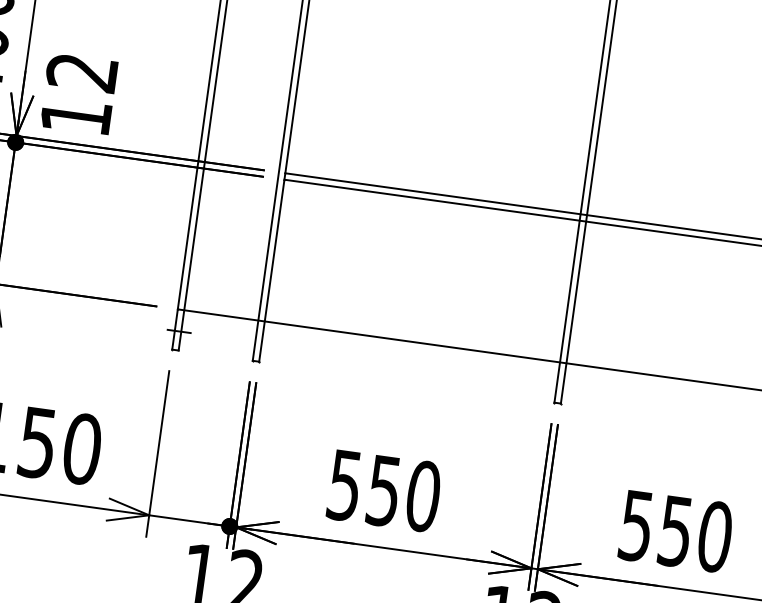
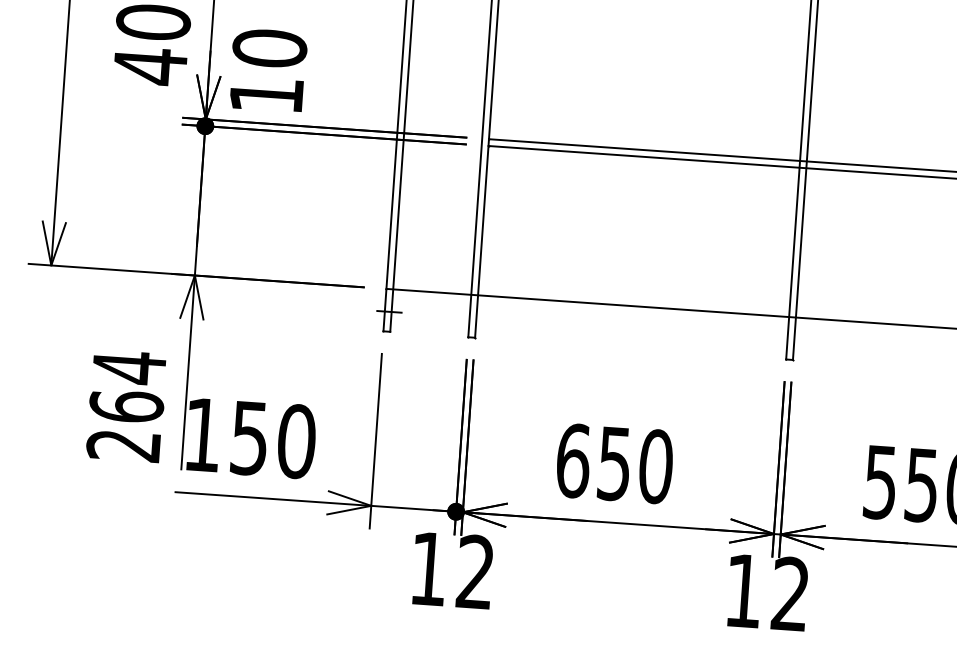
text: (81, 72) -> (269, 48), 12 -> 10
text: (344, 485) -> (572, 460), 550 -> 650

